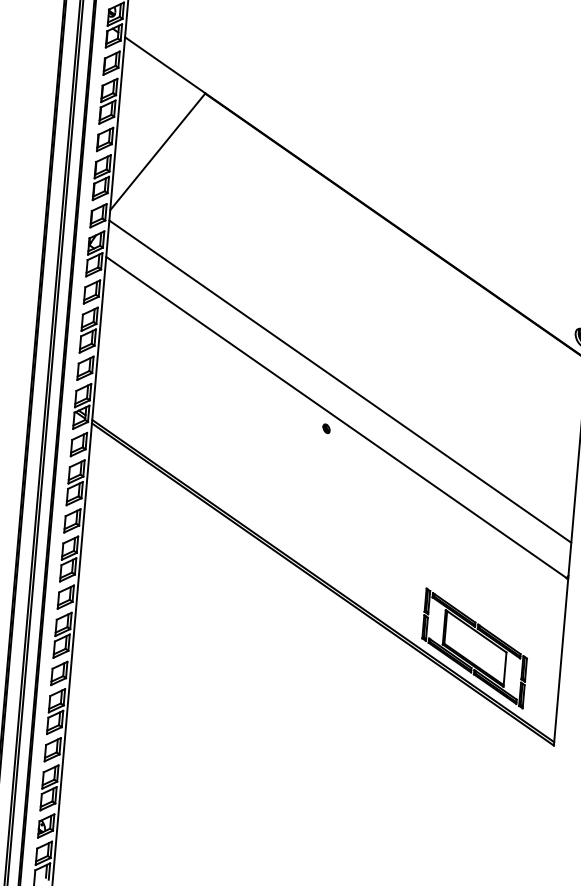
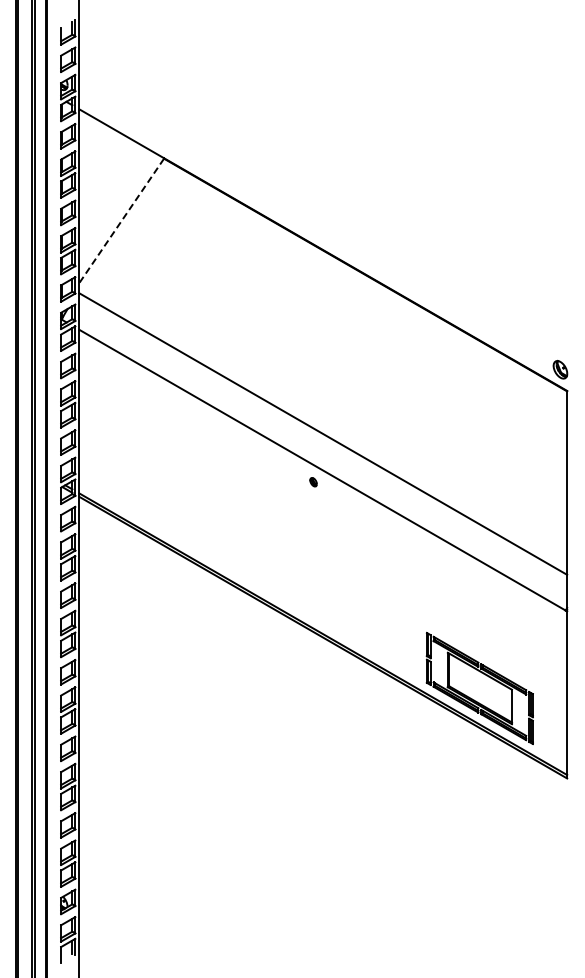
line: (157, 152) -> (121, 221), solid -> dashed

